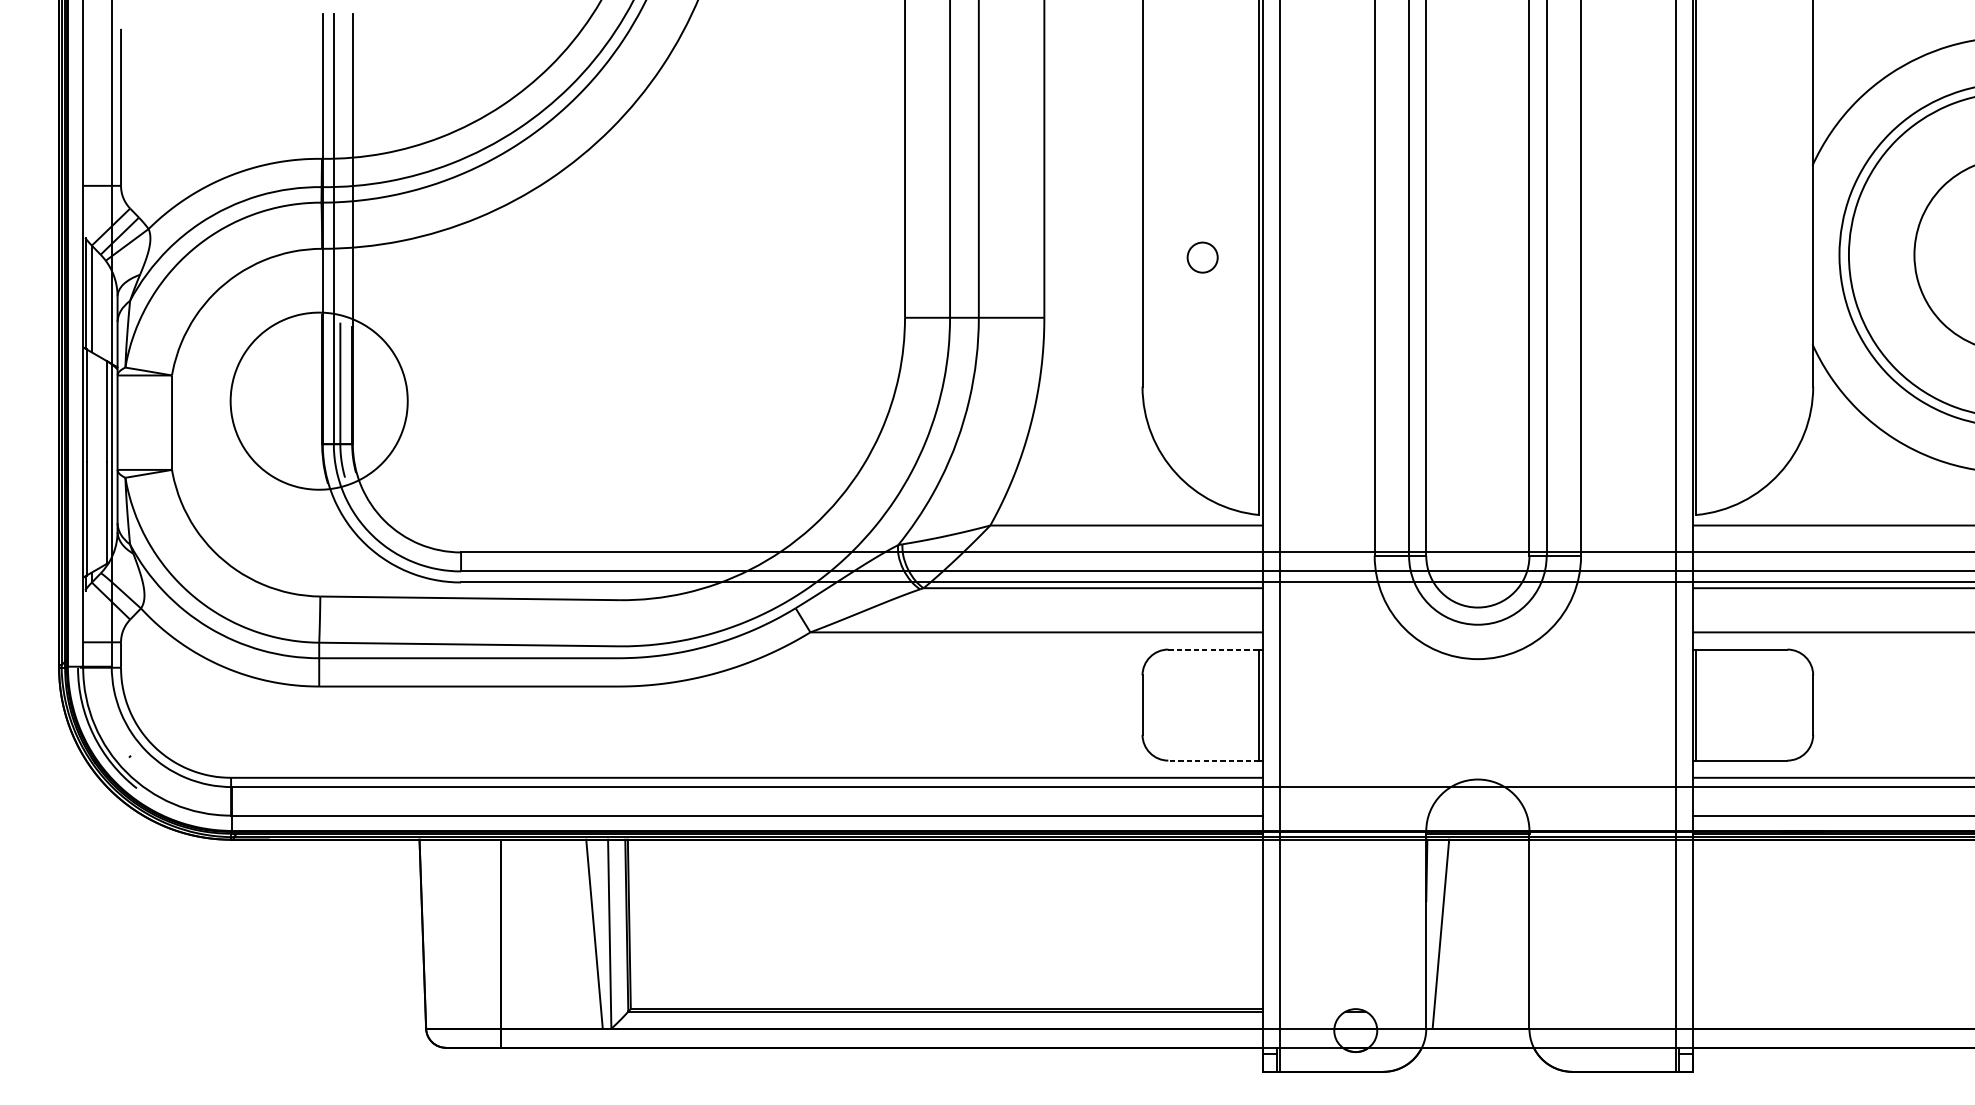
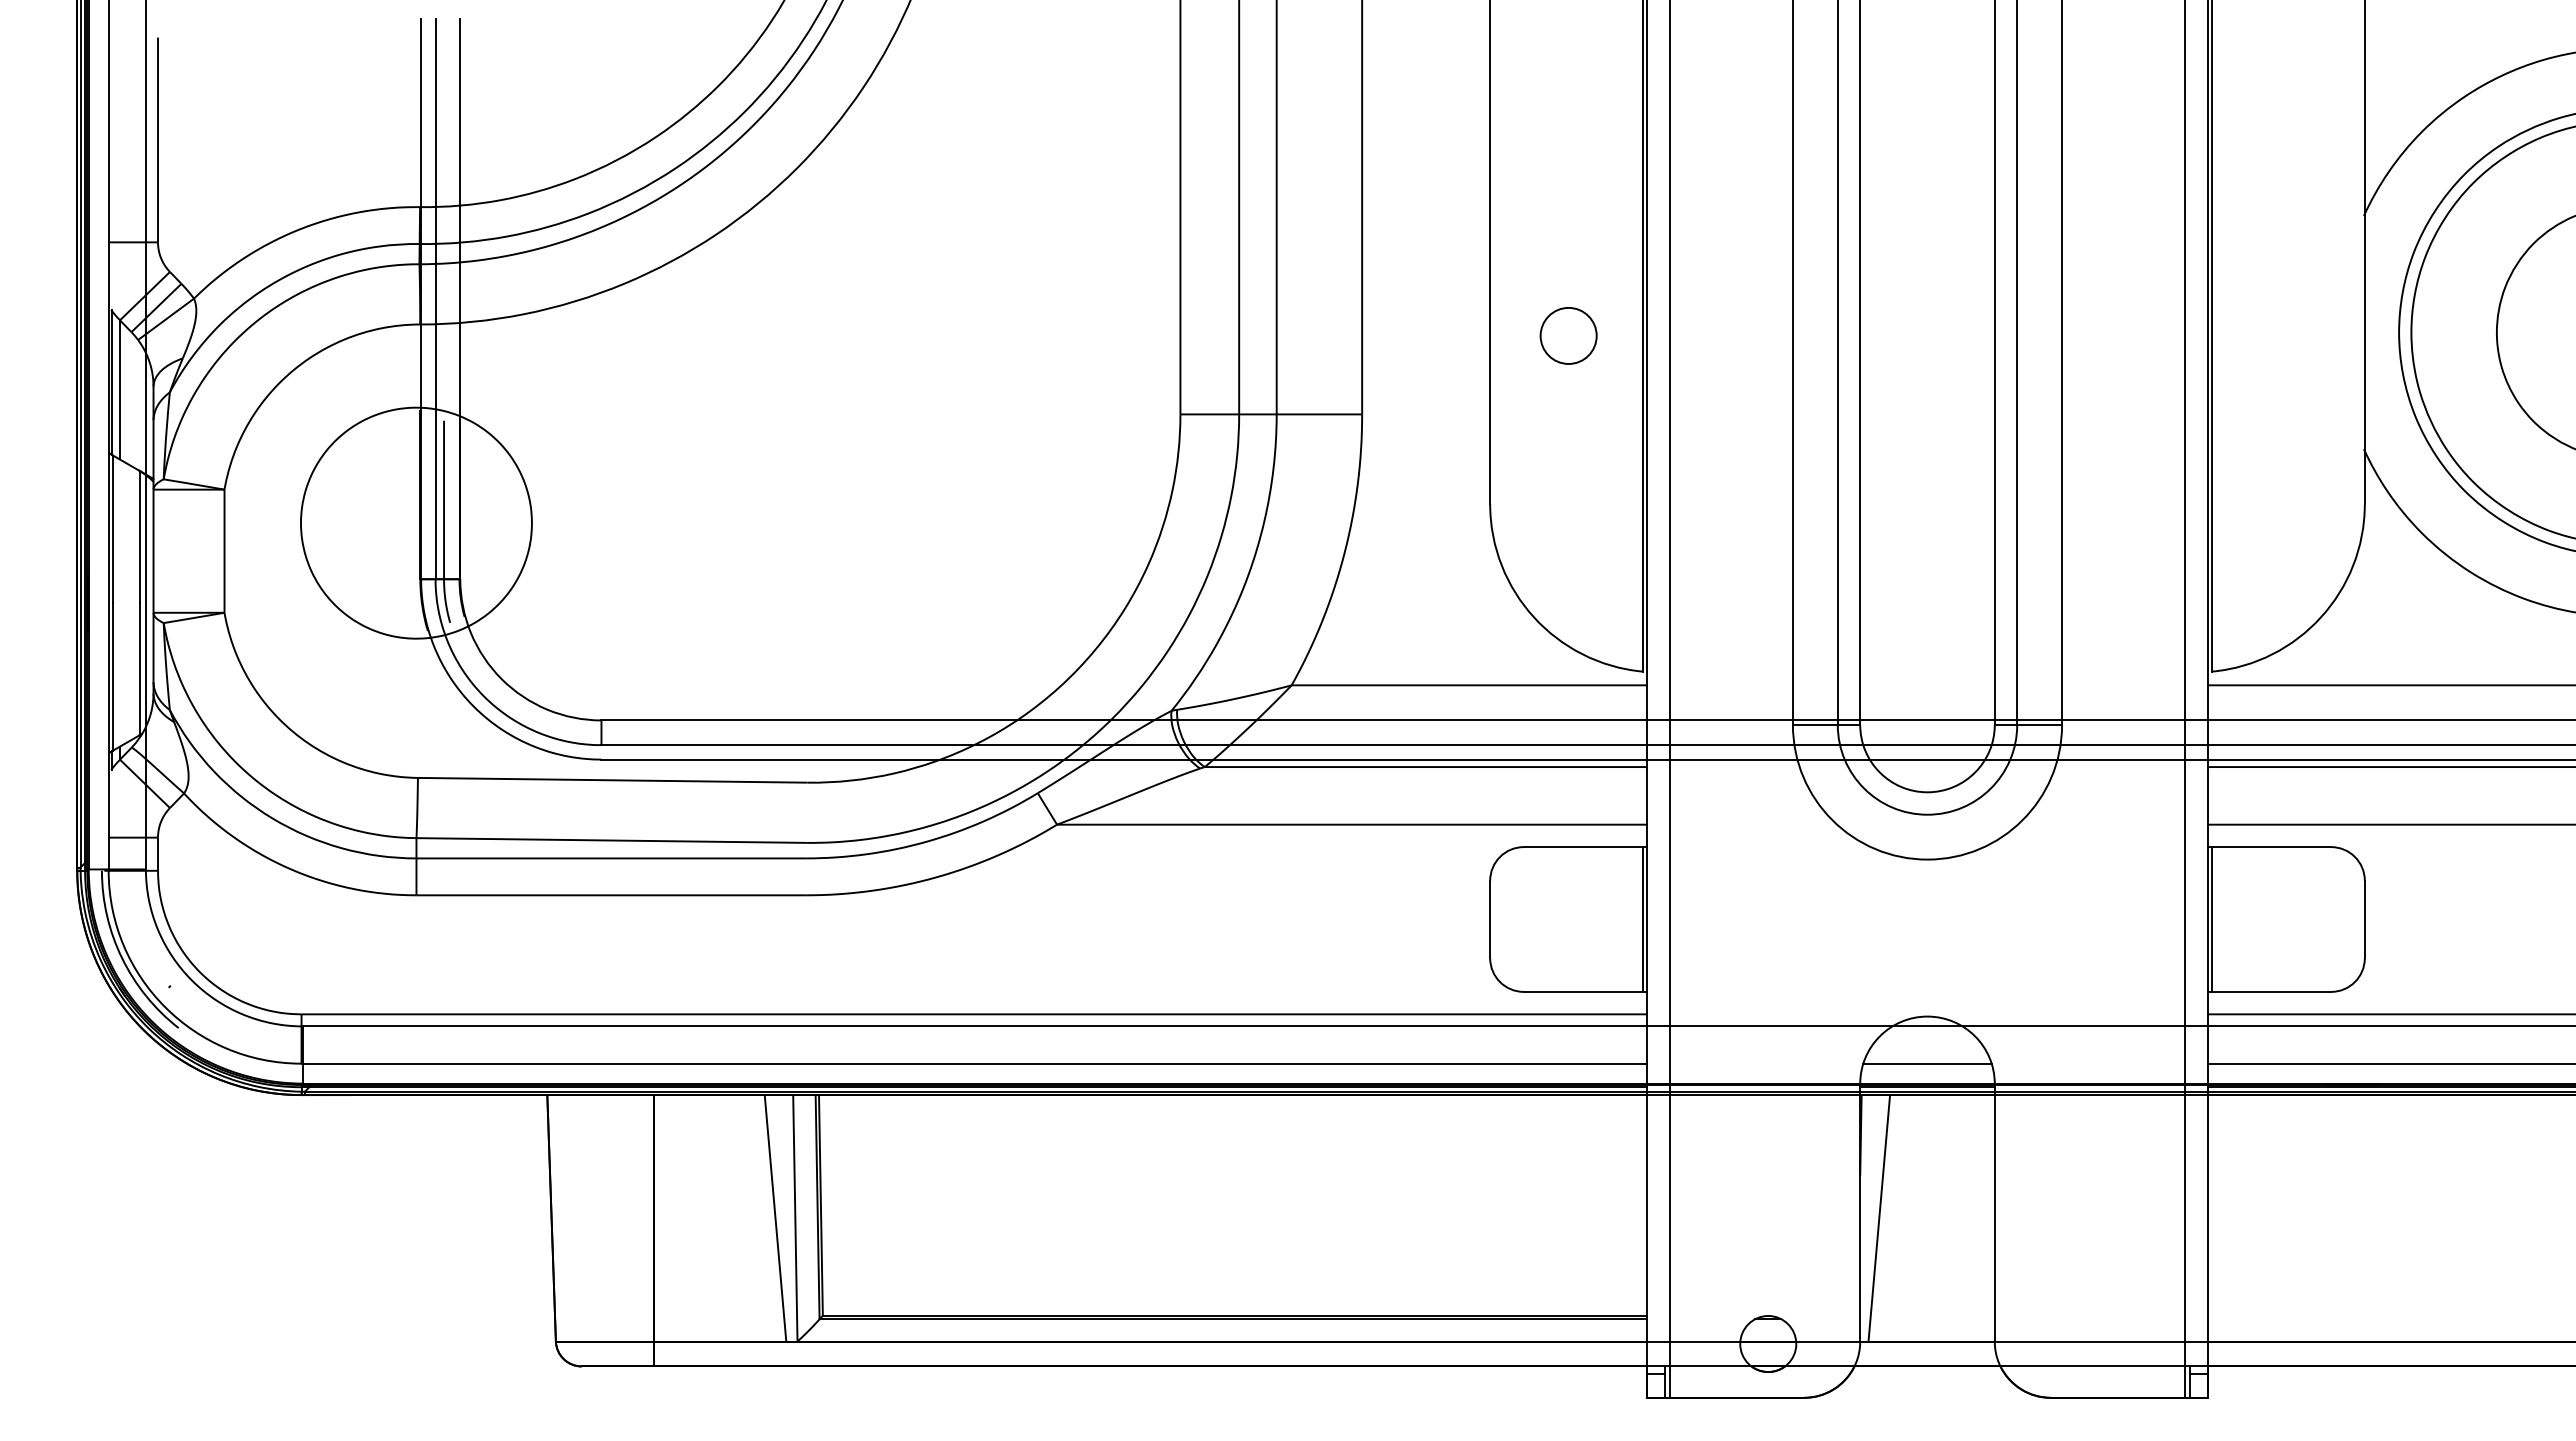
circle: (1202, 257) -> (1568, 335), size x1.43
line: (1214, 649) -> (1583, 847), dashed -> solid
line: (1213, 760) -> (1582, 991), dashed -> solid
line: (1477, 815) -> (1927, 1063), added

